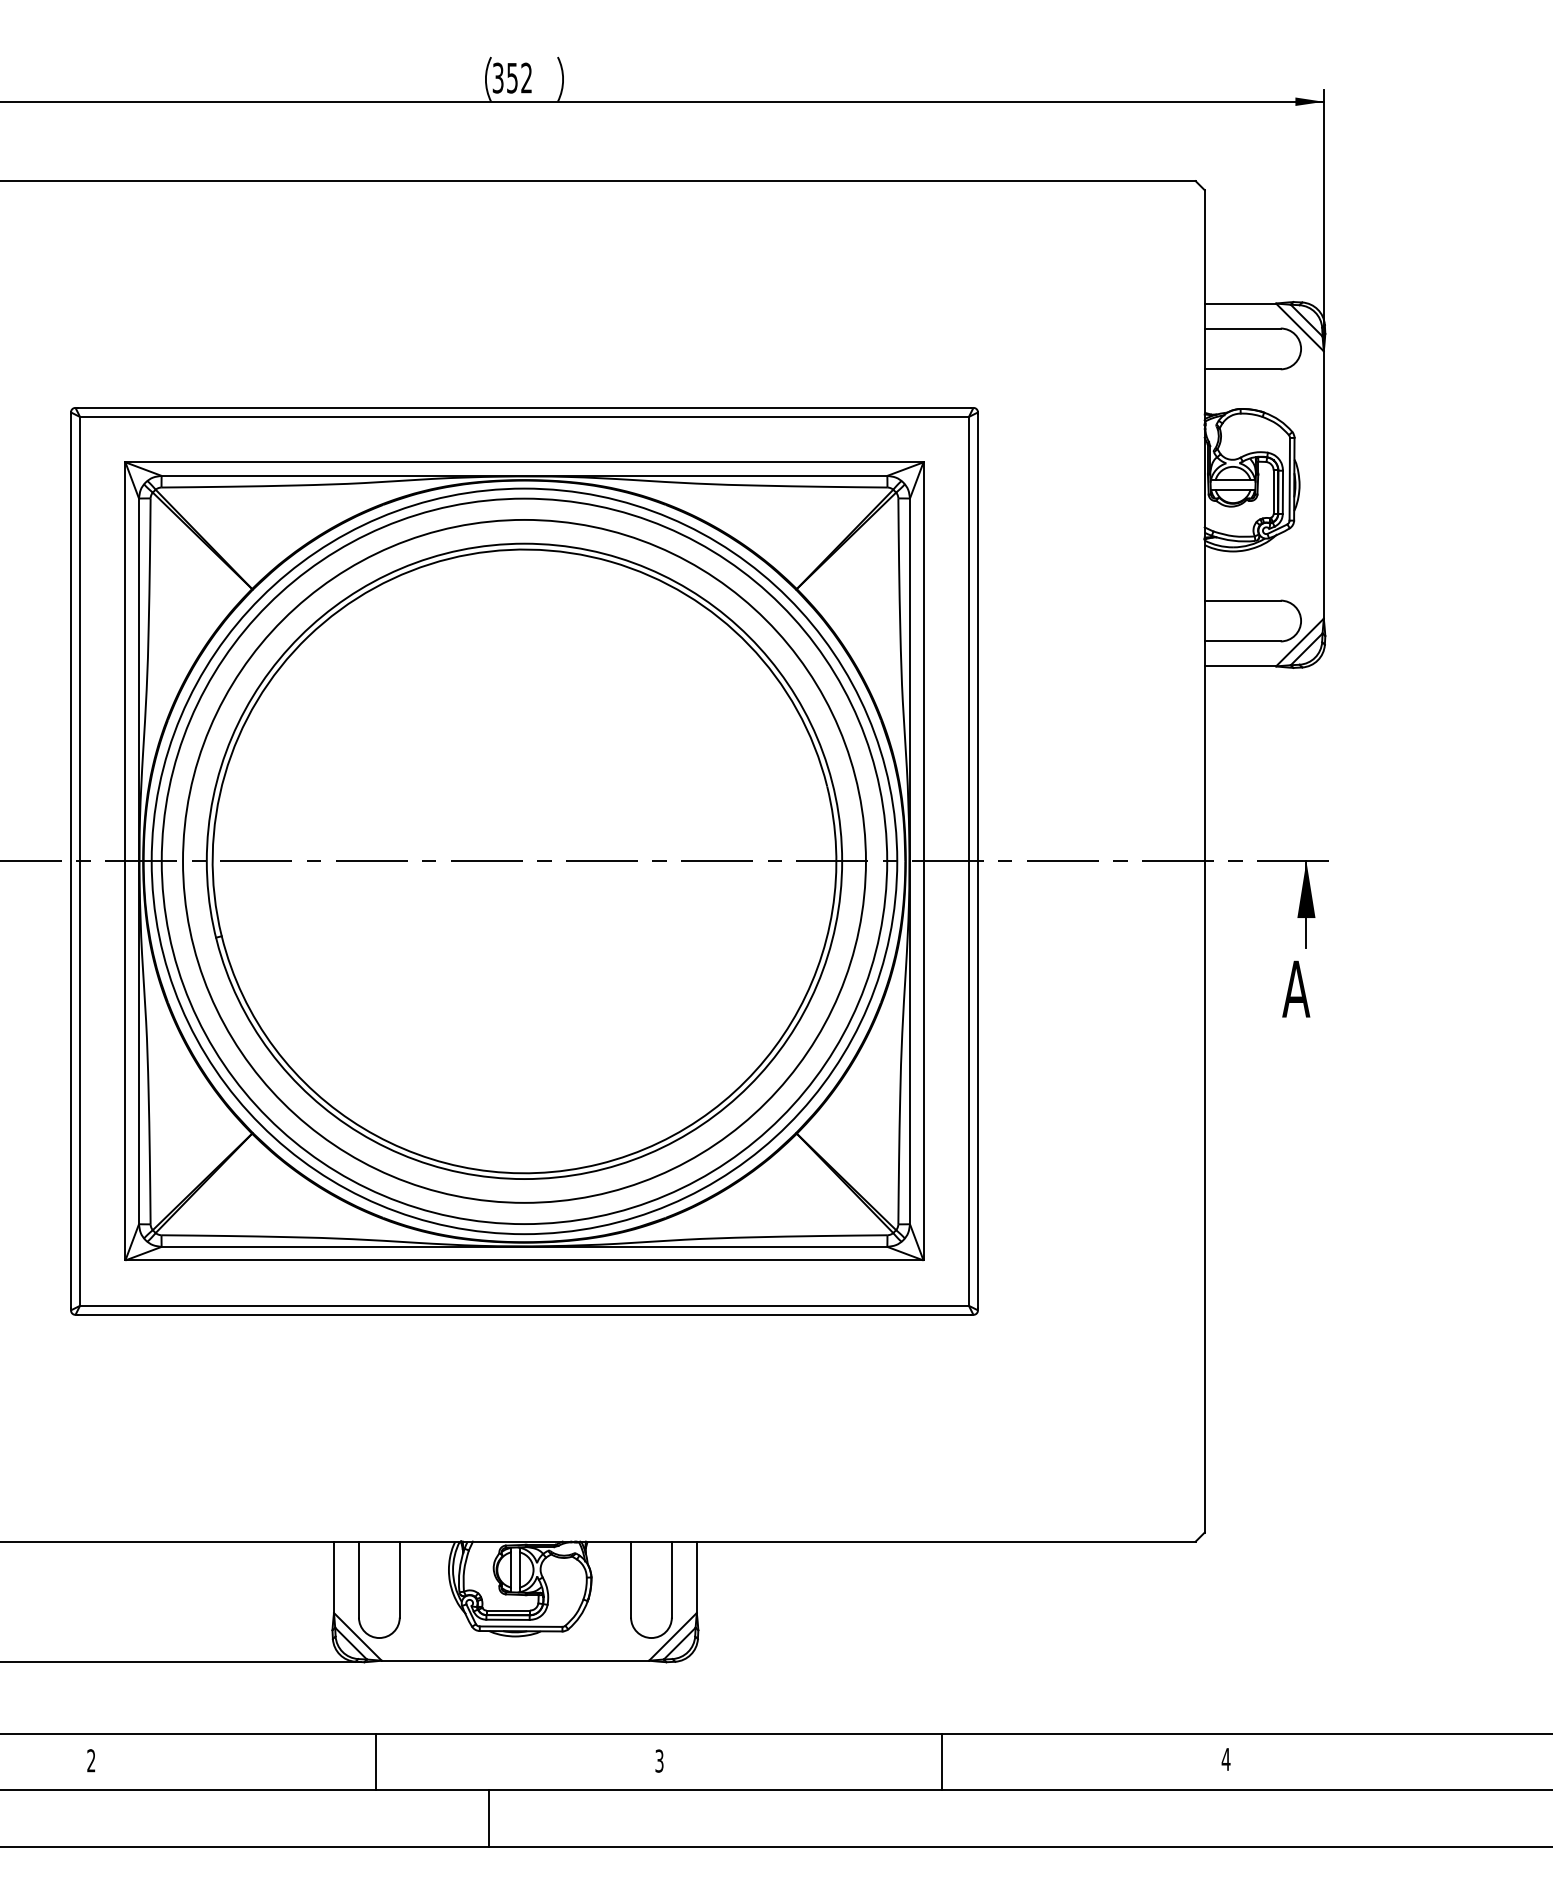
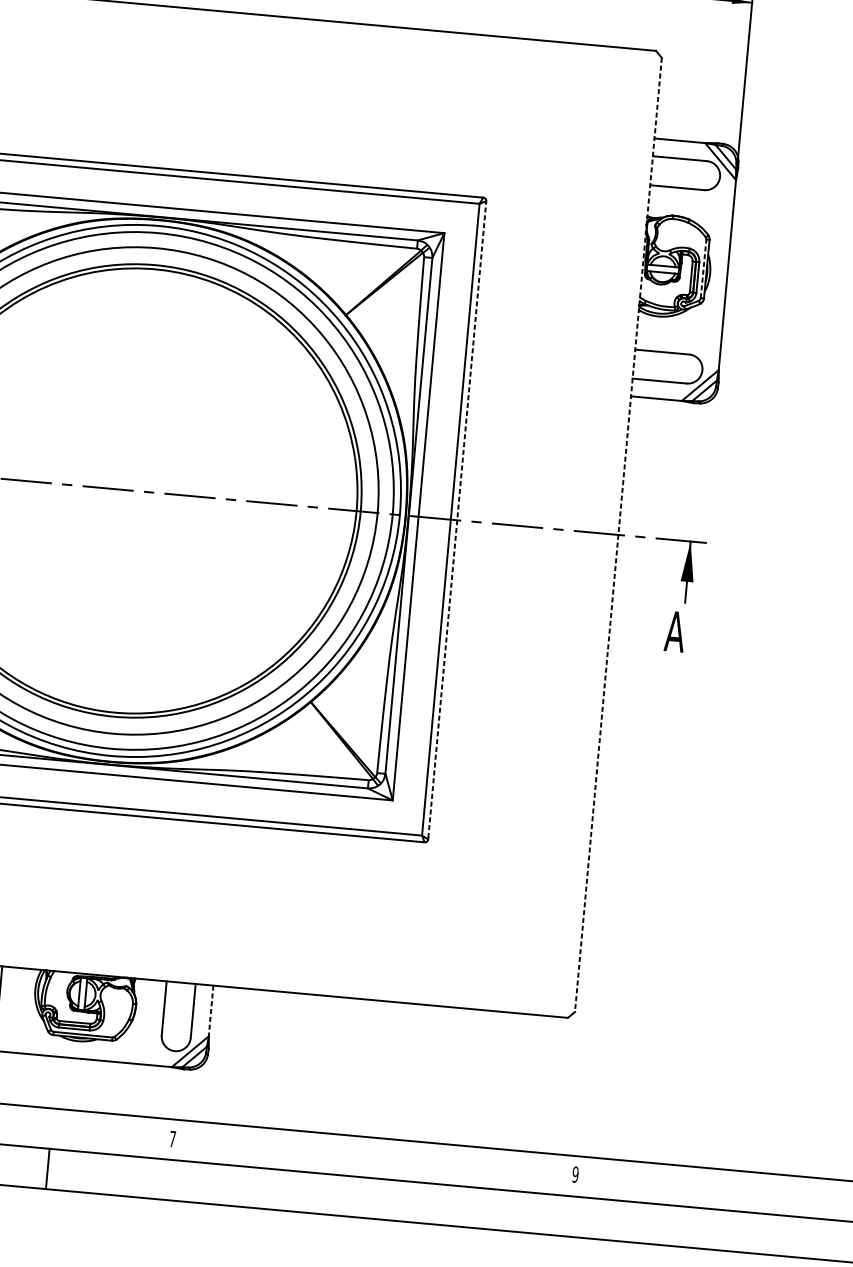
line: (1289, 478) -> (703, 268), solid -> dashed
line: (977, 861) -> (456, 520), solid -> dashed
line: (1204, 861) -> (618, 535), solid -> dashed
line: (696, 1577) -> (210, 1011), solid -> dashed
text: (1225, 1759) -> (575, 1174), 4 -> 9
text: (659, 1760) -> (172, 1138), 3 -> 7
line: (942, 1761) -> (373, 1157), removed

